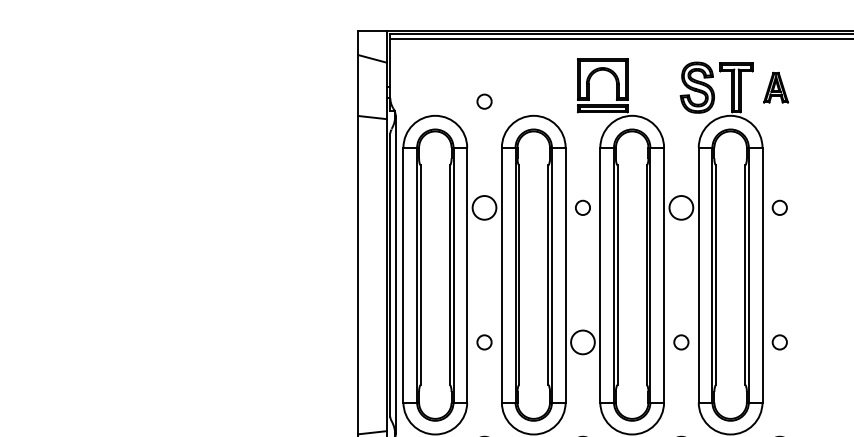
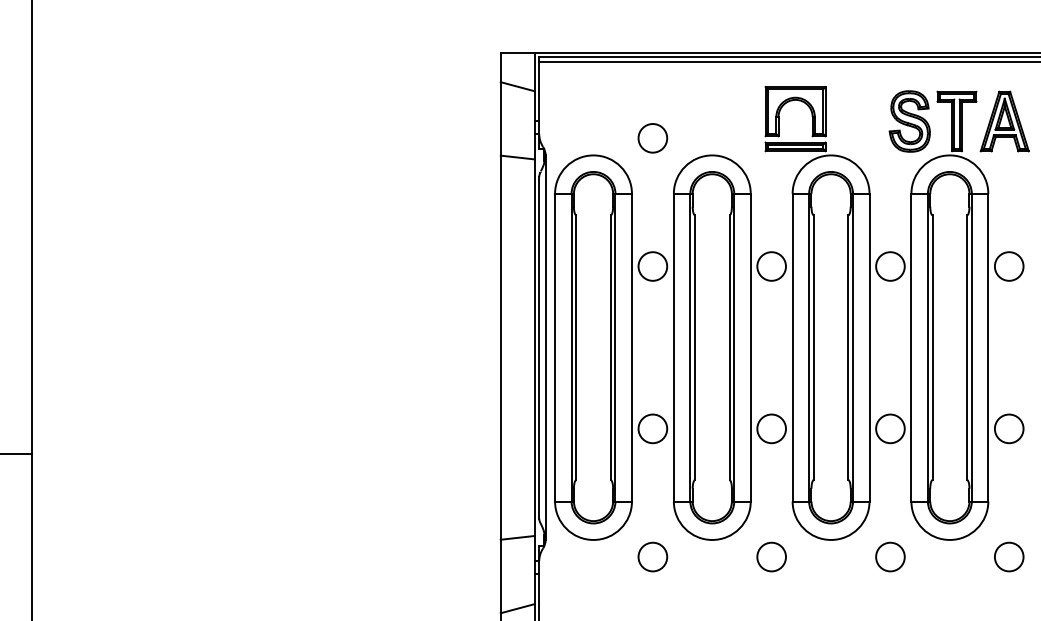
part: (775, 87) -> (1004, 121), size x1.67
circle: (484, 101) -> (652, 138), size x1.67
circle: (582, 207) -> (771, 266), size x1.67
circle: (779, 207) -> (1008, 266), size x1.67
circle: (484, 342) -> (652, 428), size x1.67
circle: (681, 342) -> (890, 428), size x1.67
circle: (779, 342) -> (1008, 428), size x1.67

